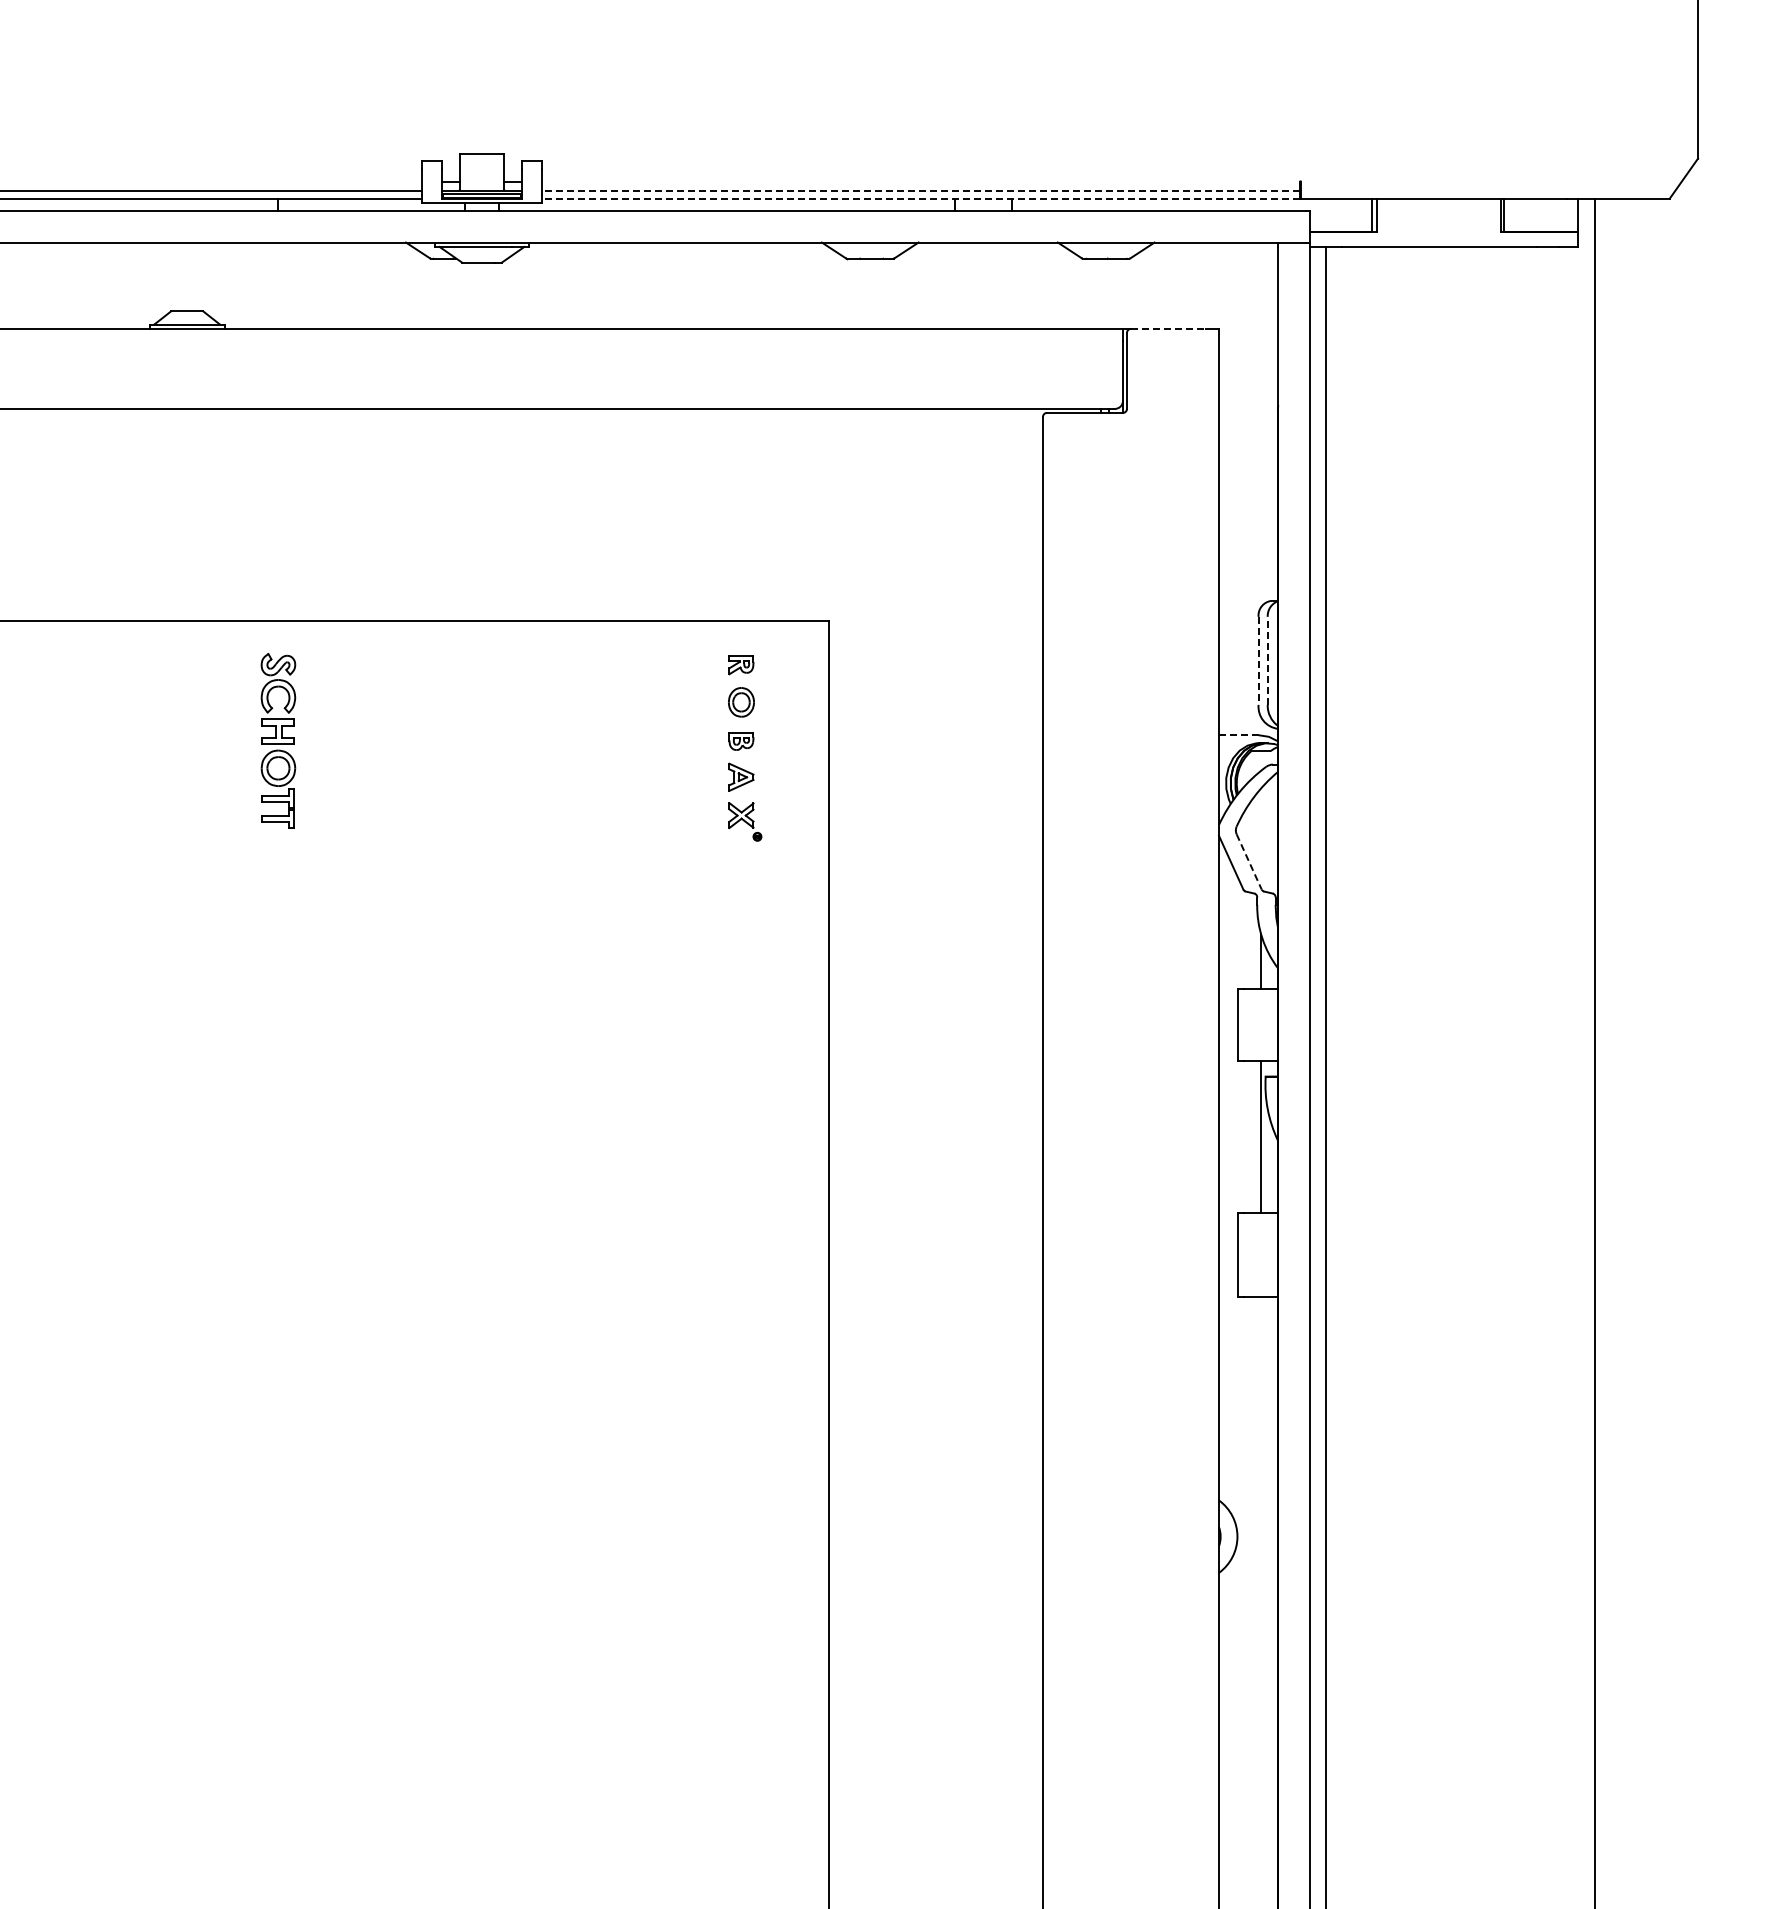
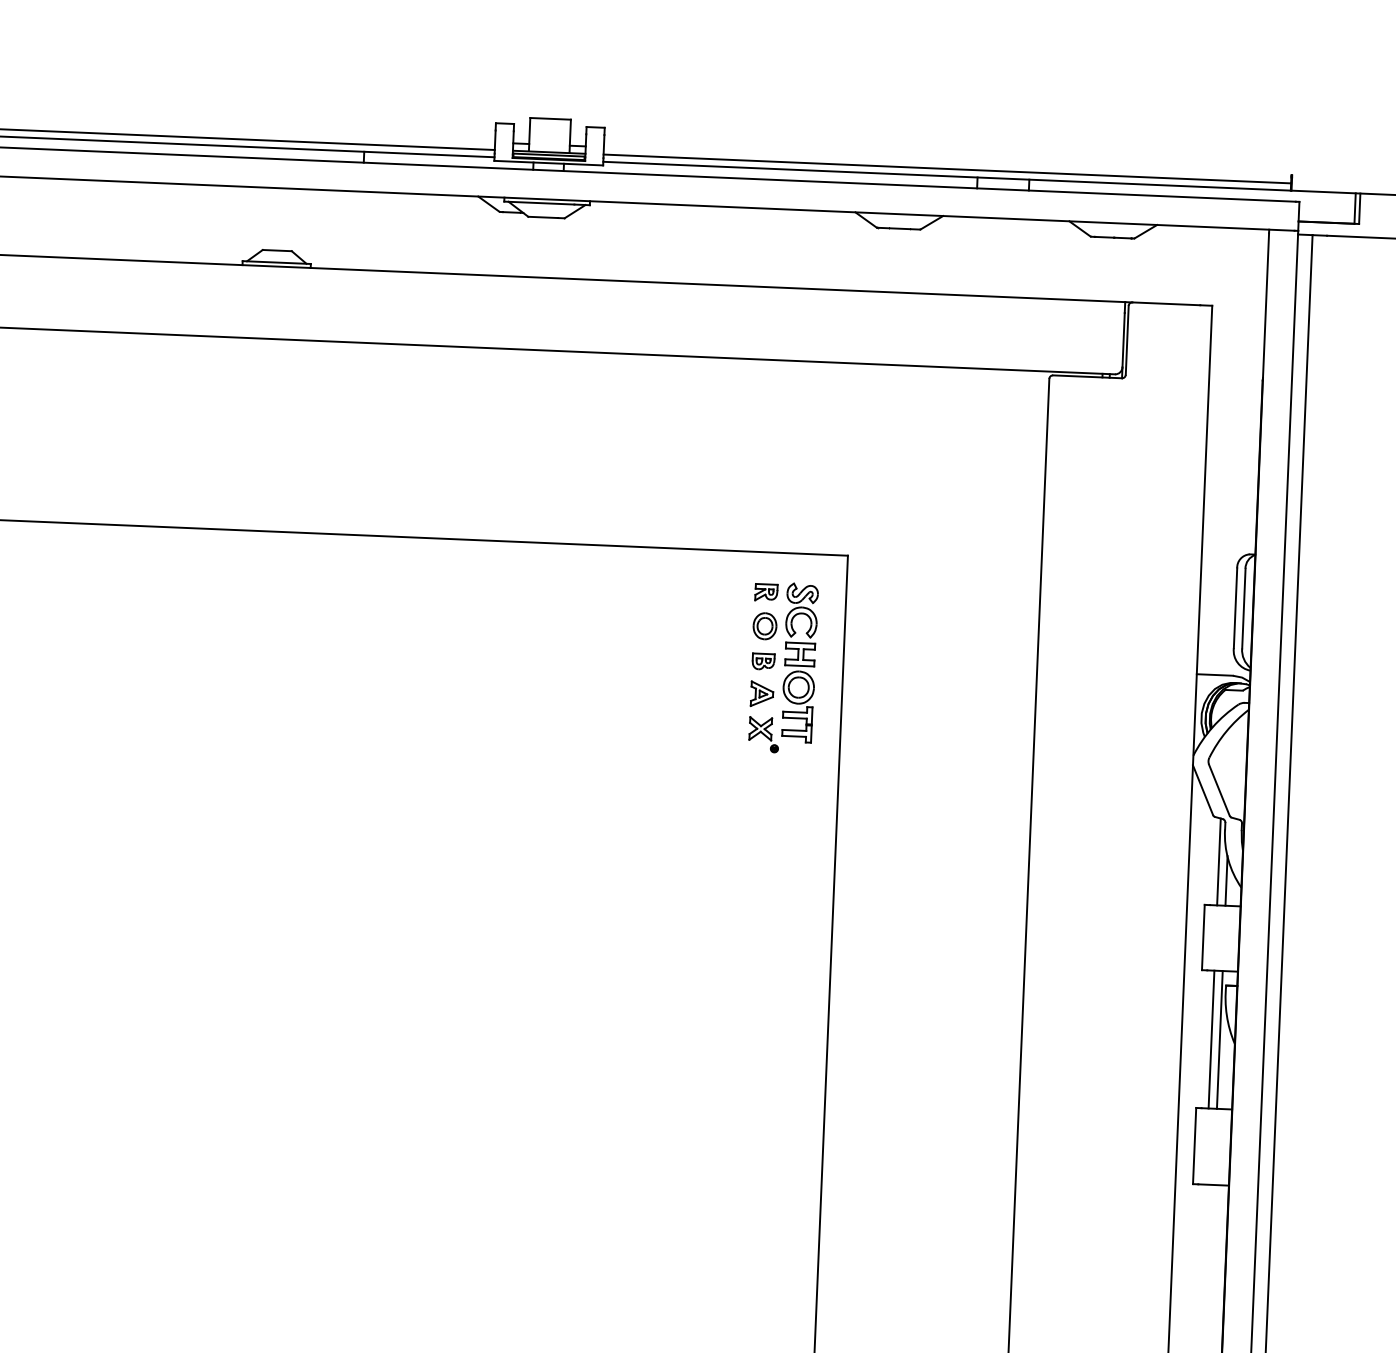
line: (920, 190) -> (946, 168), dashed -> solid
line: (920, 198) -> (946, 176), dashed -> solid
line: (1168, 328) -> (1166, 303), dashed -> solid
line: (1258, 660) -> (1235, 607), dashed -> solid
line: (1267, 660) -> (1243, 608), dashed -> solid
line: (1238, 735) -> (1214, 675), dashed -> solid
part: (278, 740) -> (799, 662), moved
line: (1249, 862) -> (1219, 790), dashed -> solid
line: (1252, 940) -> (1219, 861), added
line: (1252, 1136) -> (1211, 1039), added

